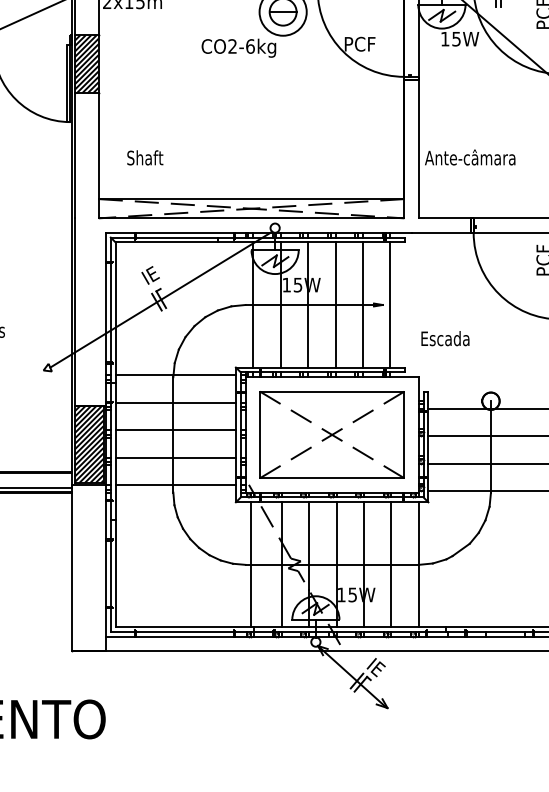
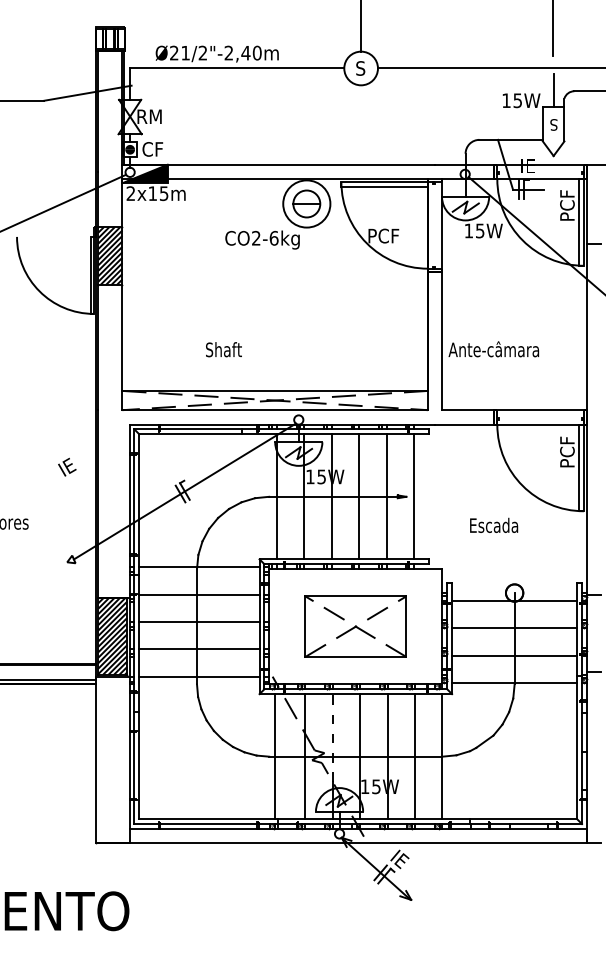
text: (144, 157) -> (223, 349), moved
text: (150, 274) -> (67, 466), moved
text: (445, 337) -> (494, 524), moved
part: (331, 434) -> (355, 626), size x0.7
line: (308, 546) -> (332, 738), solid -> dashed

